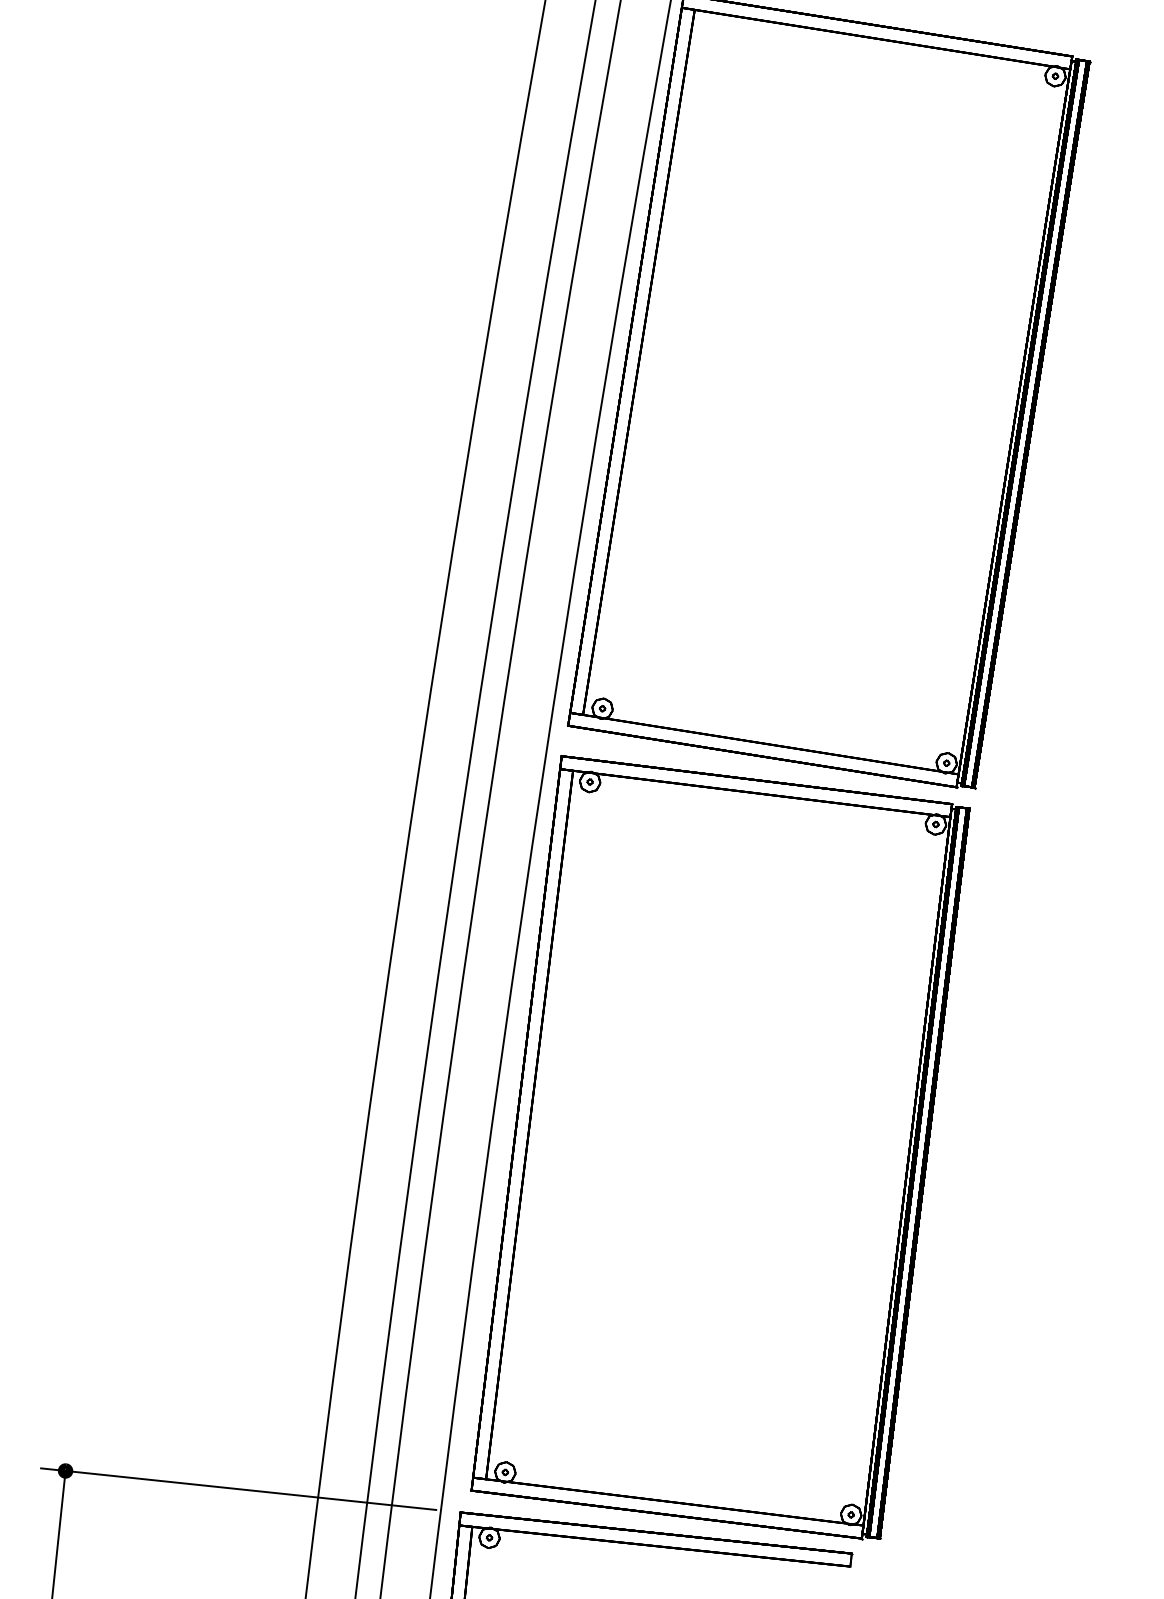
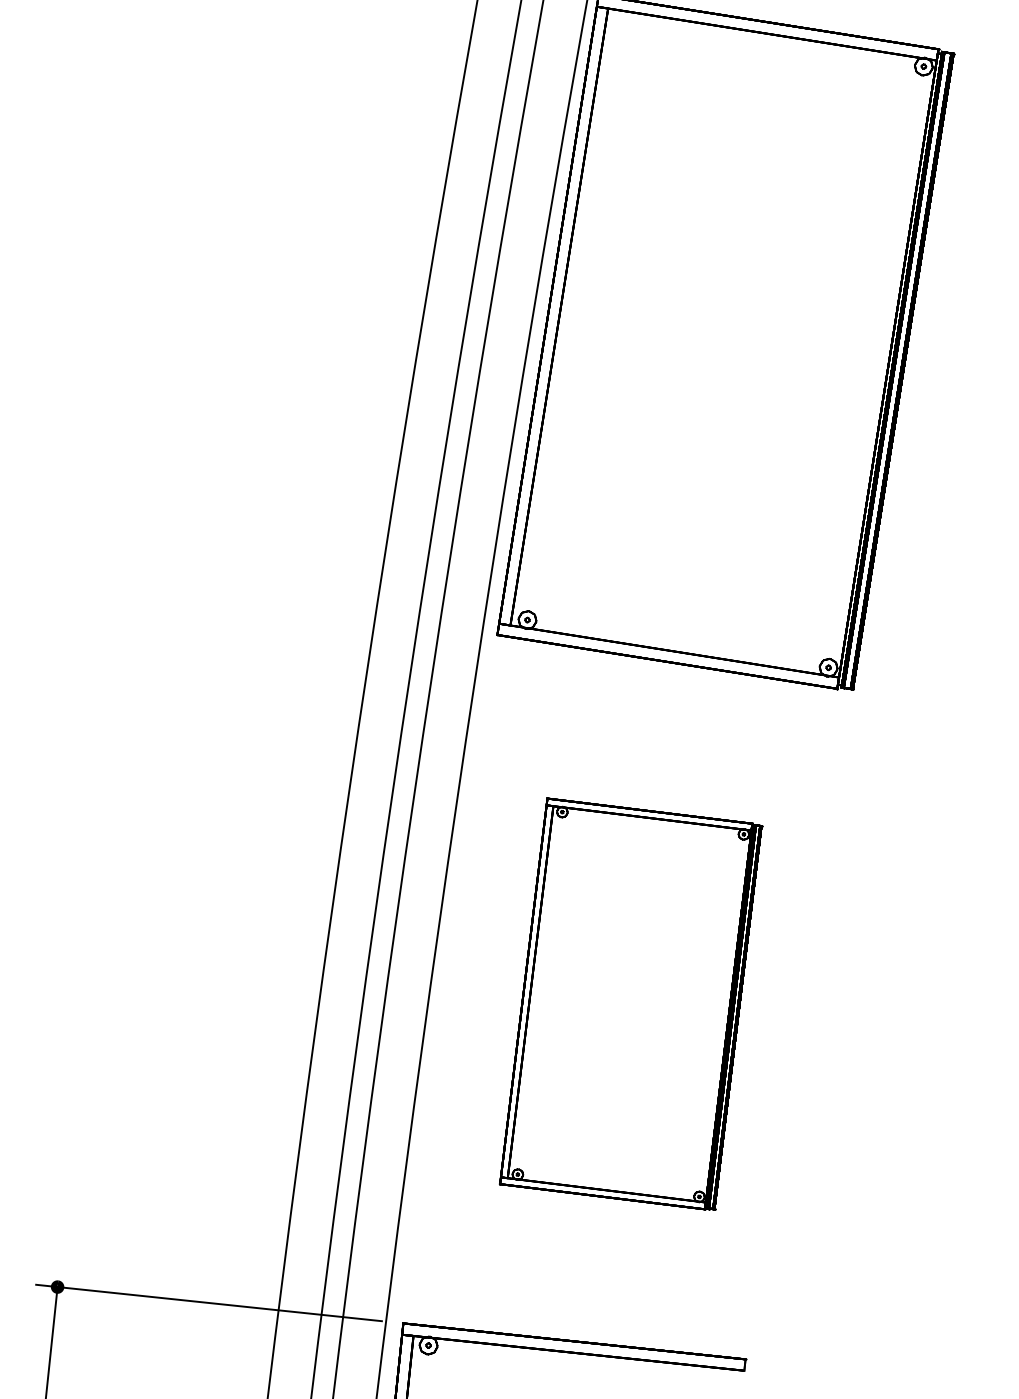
part: (720, 1146) -> (630, 1003), size x0.6

